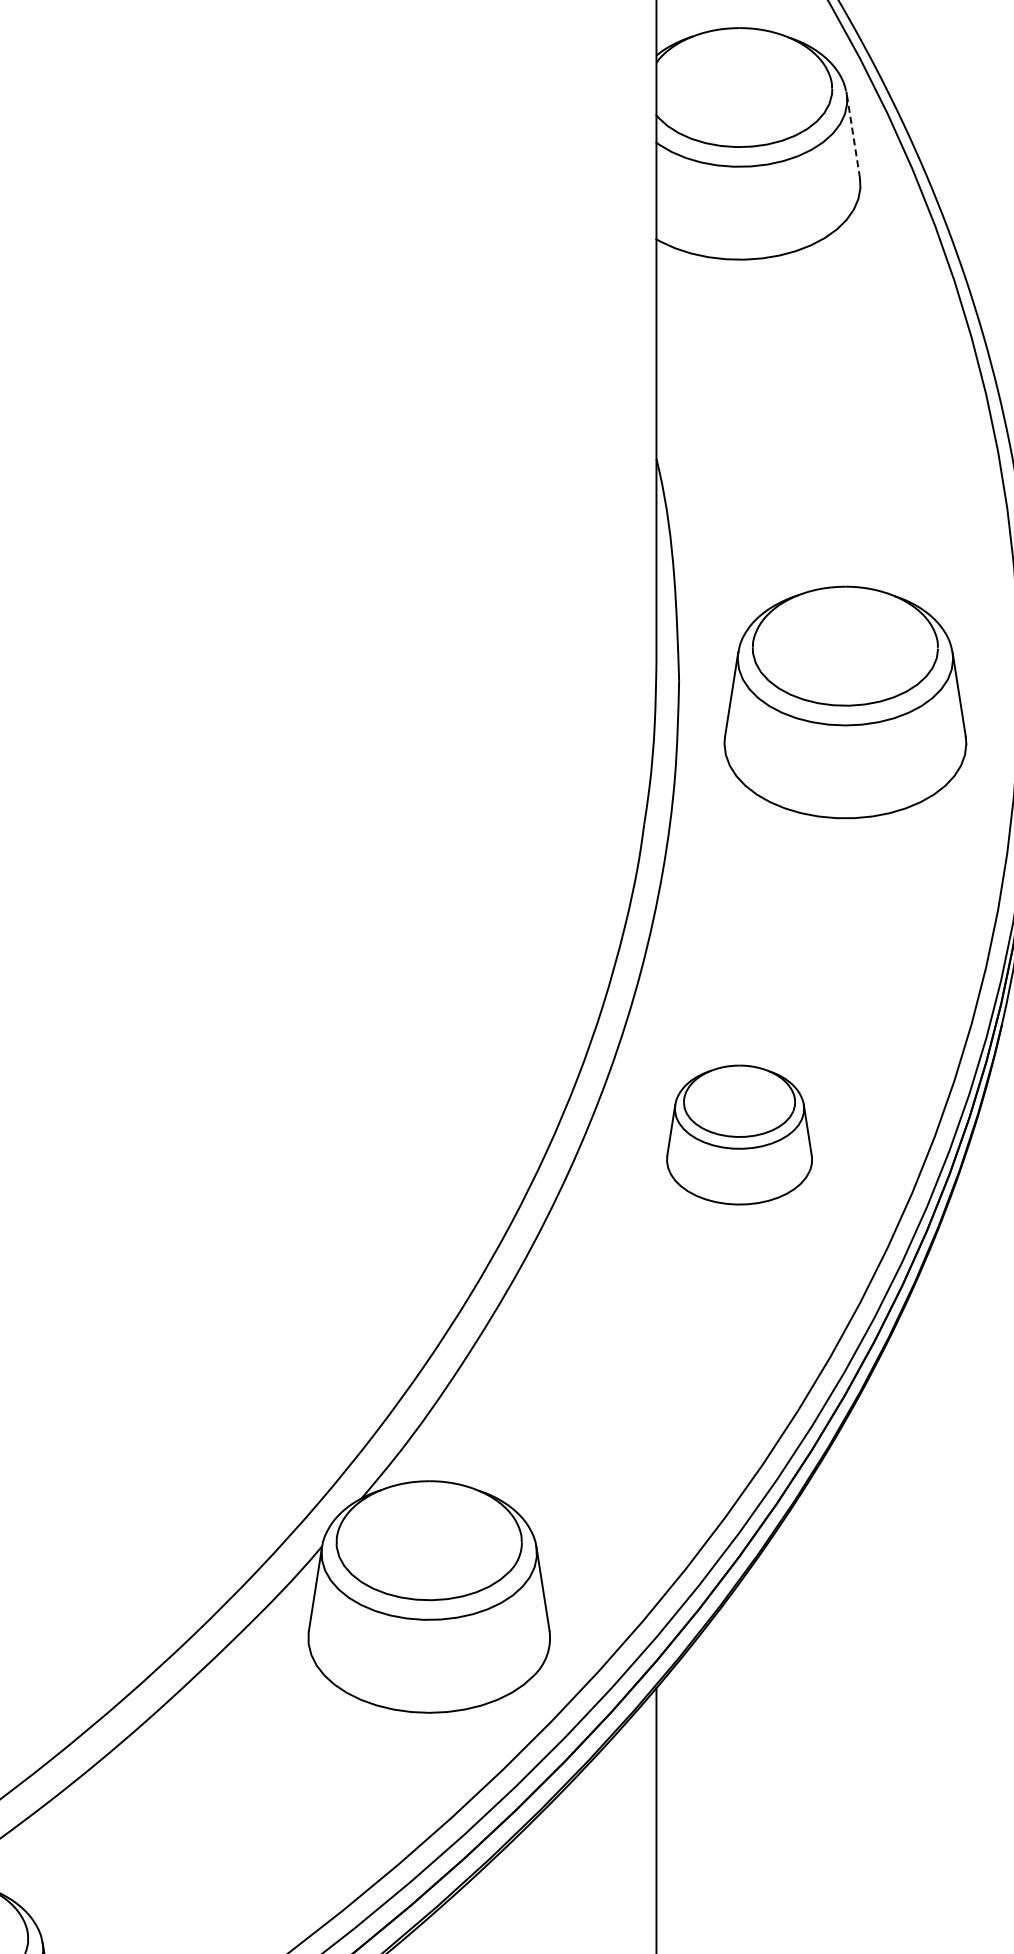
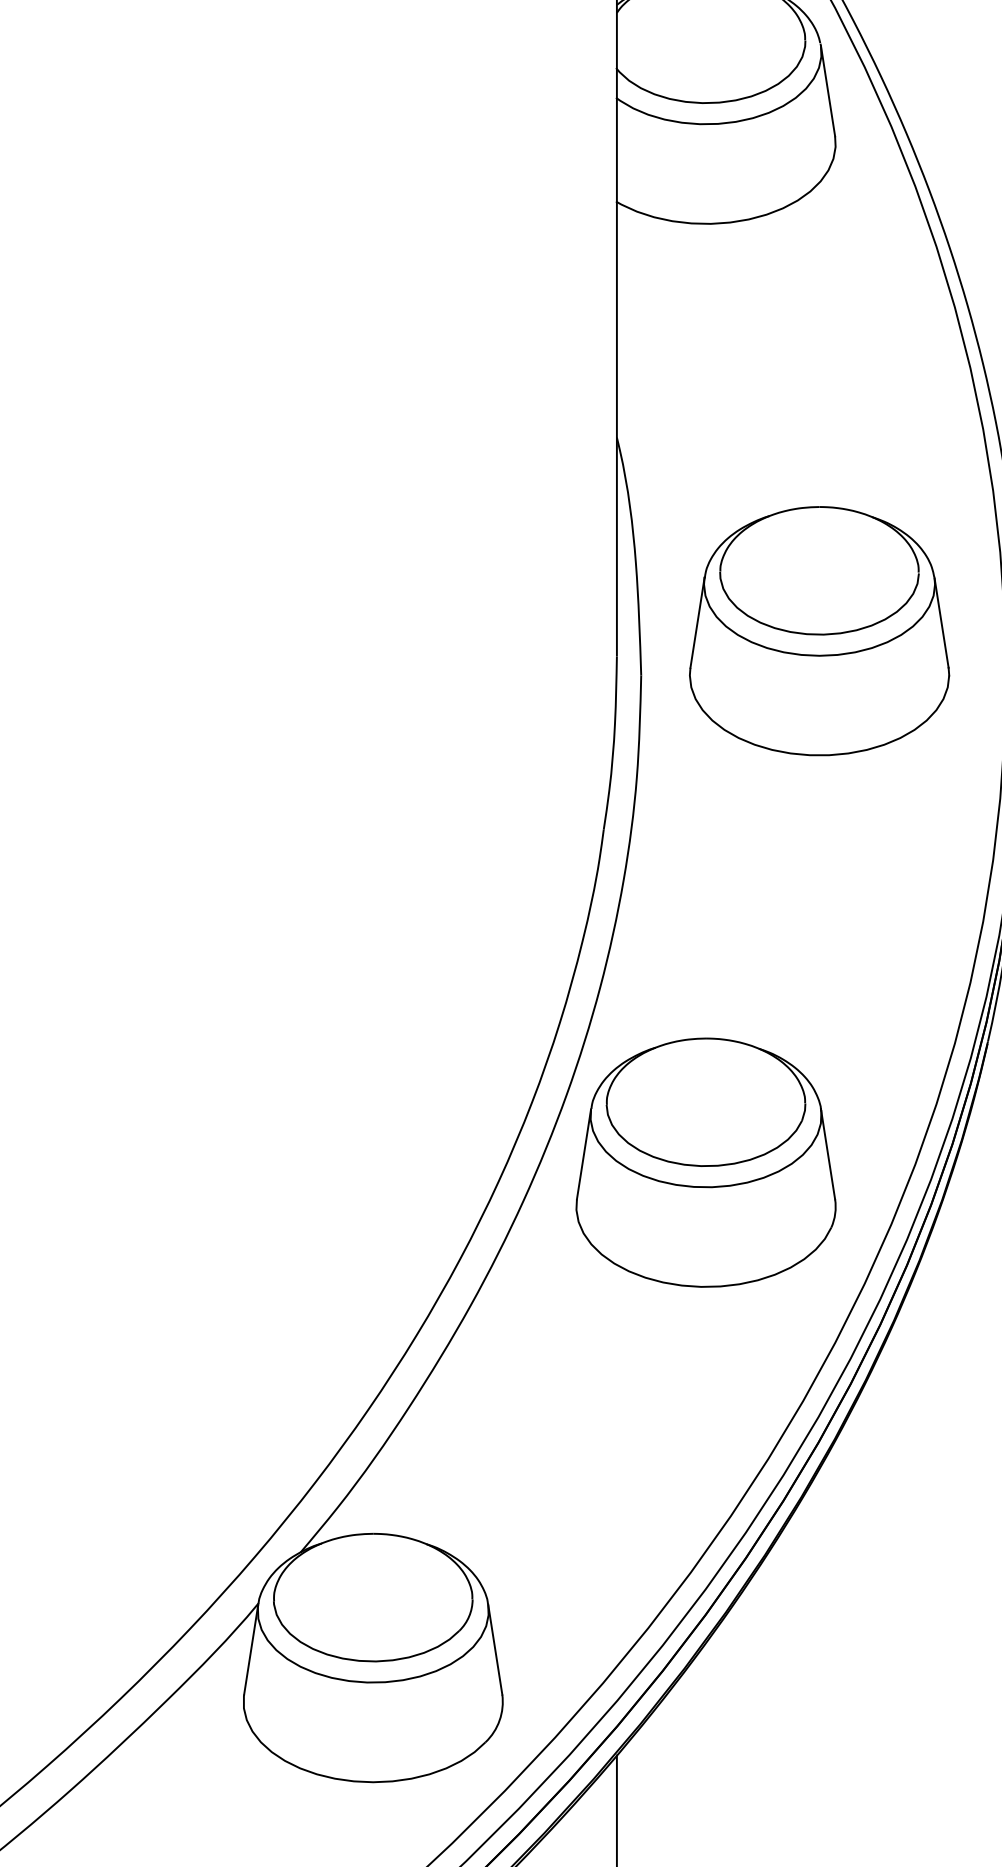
line: (853, 136) -> (828, 91), dashed -> solid
part: (845, 702) -> (819, 631), moved
part: (739, 1134) -> (705, 1162), size x1.67

